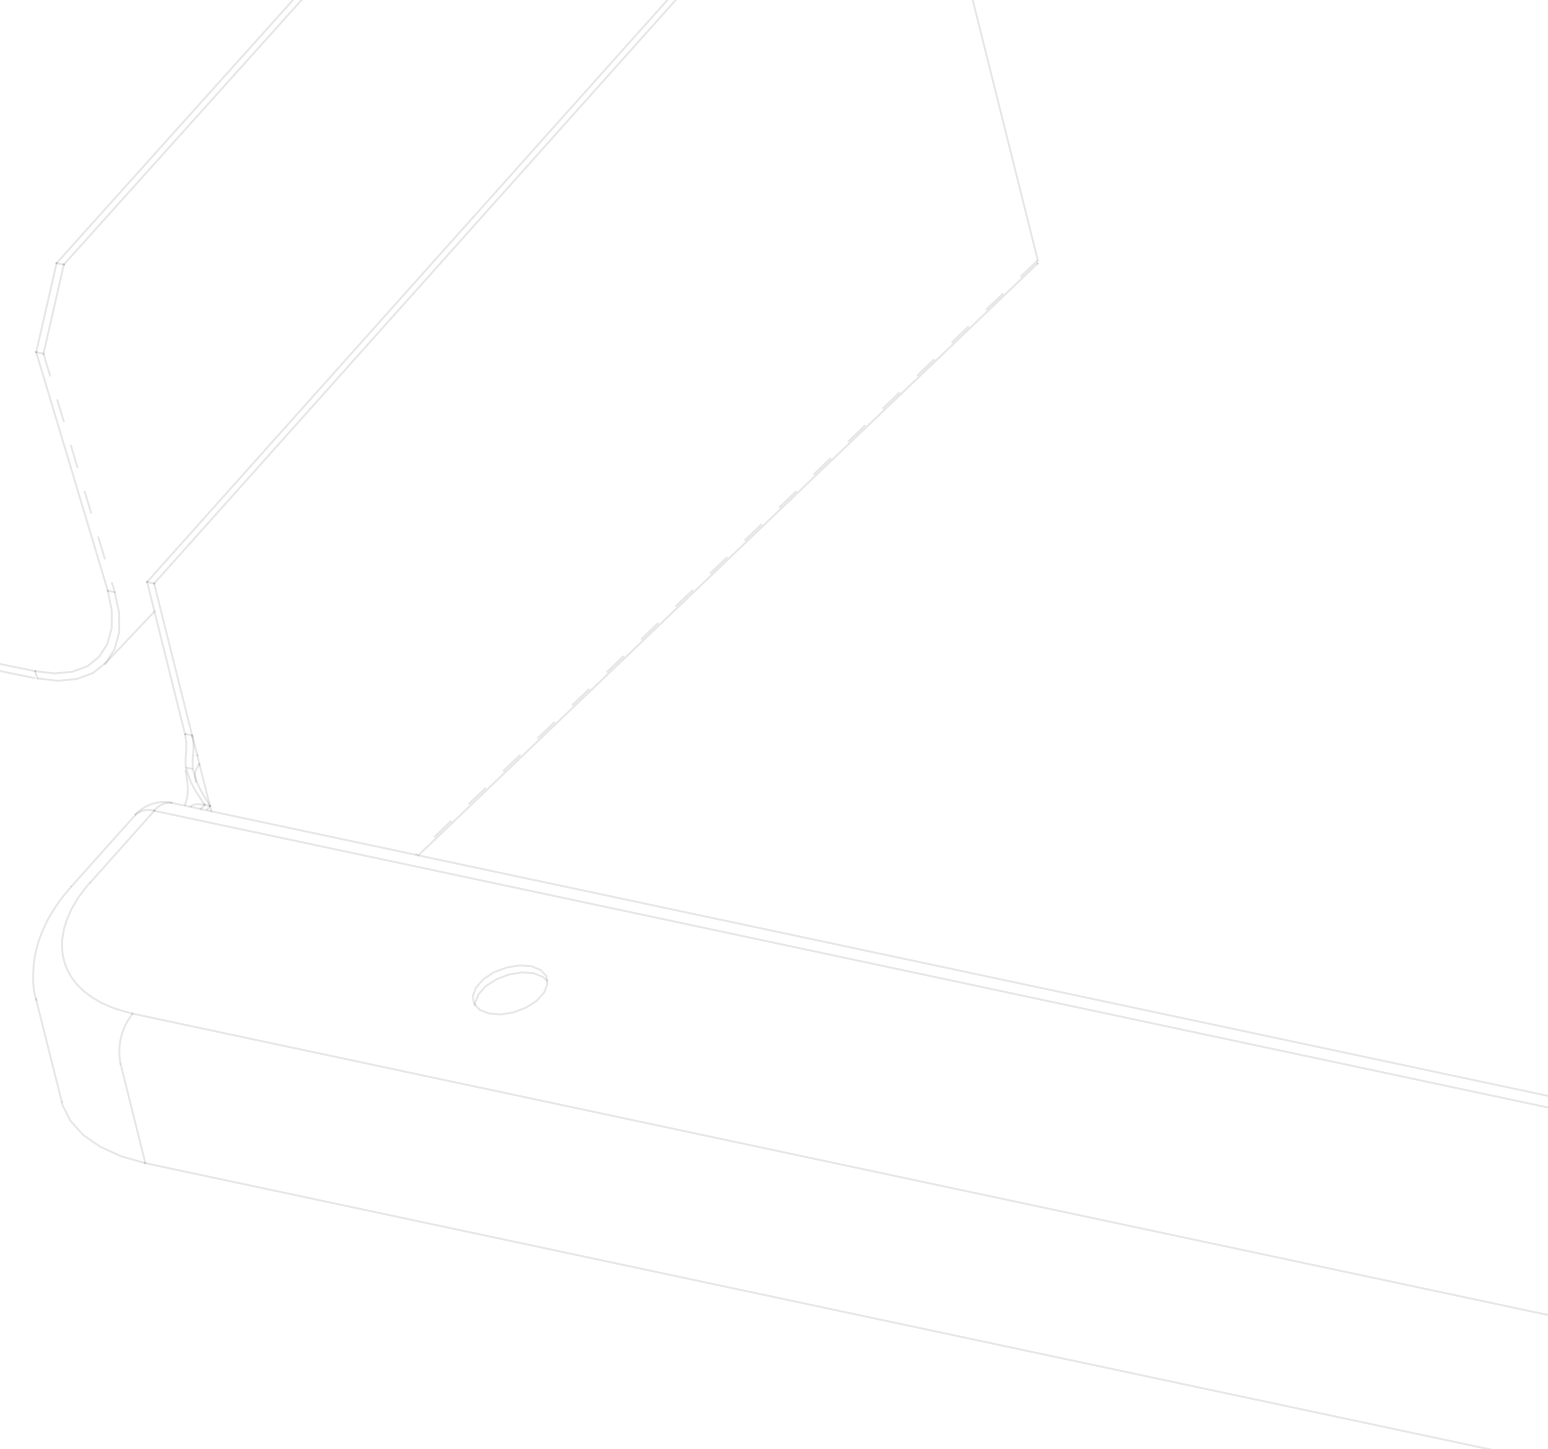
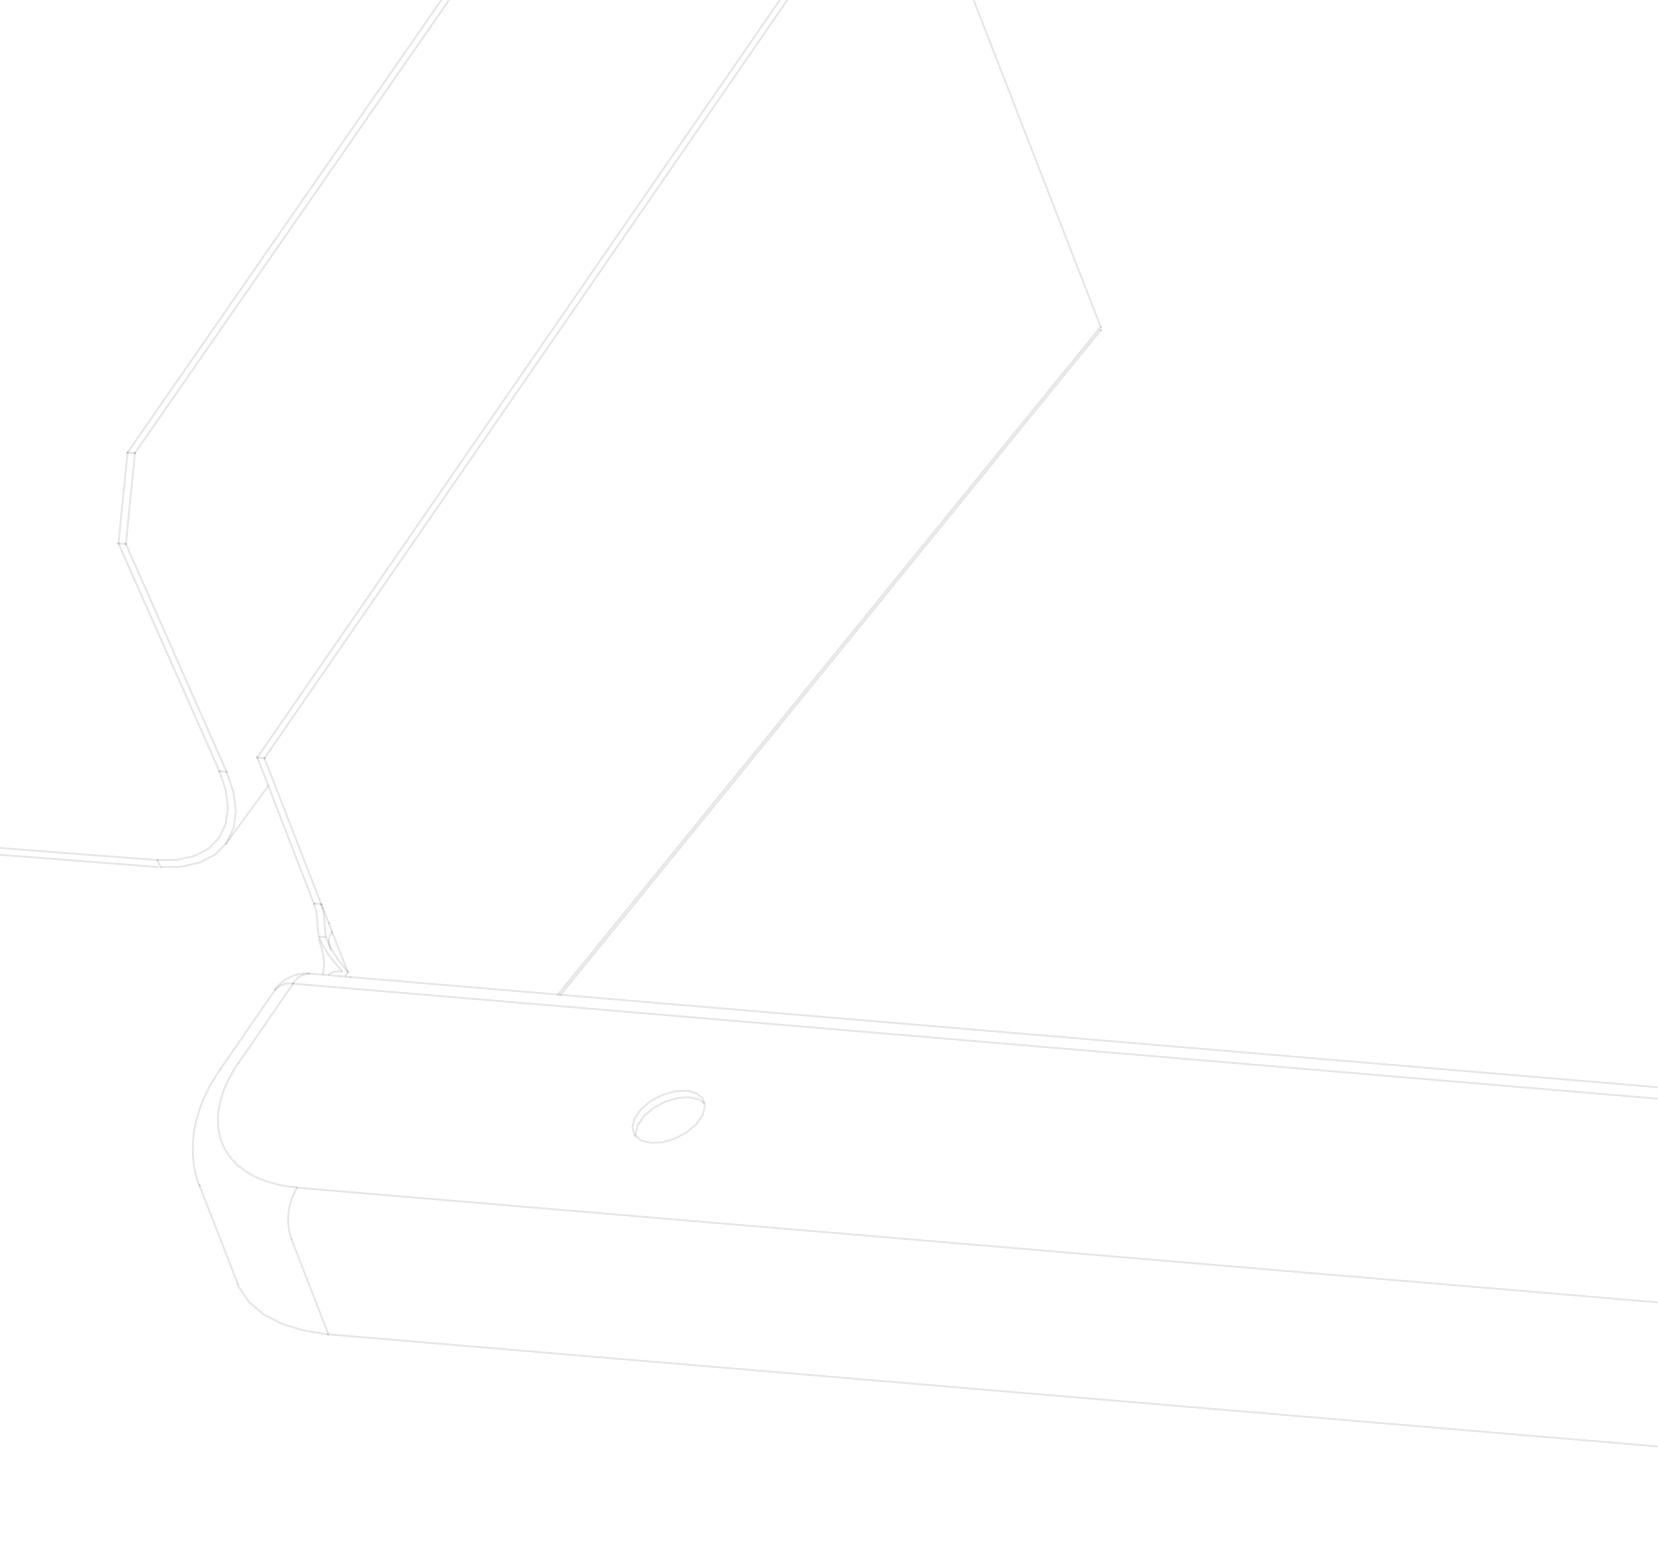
line: (79, 472) -> (176, 657), dashed -> solid
line: (725, 558) -> (828, 661), dashed -> solid

